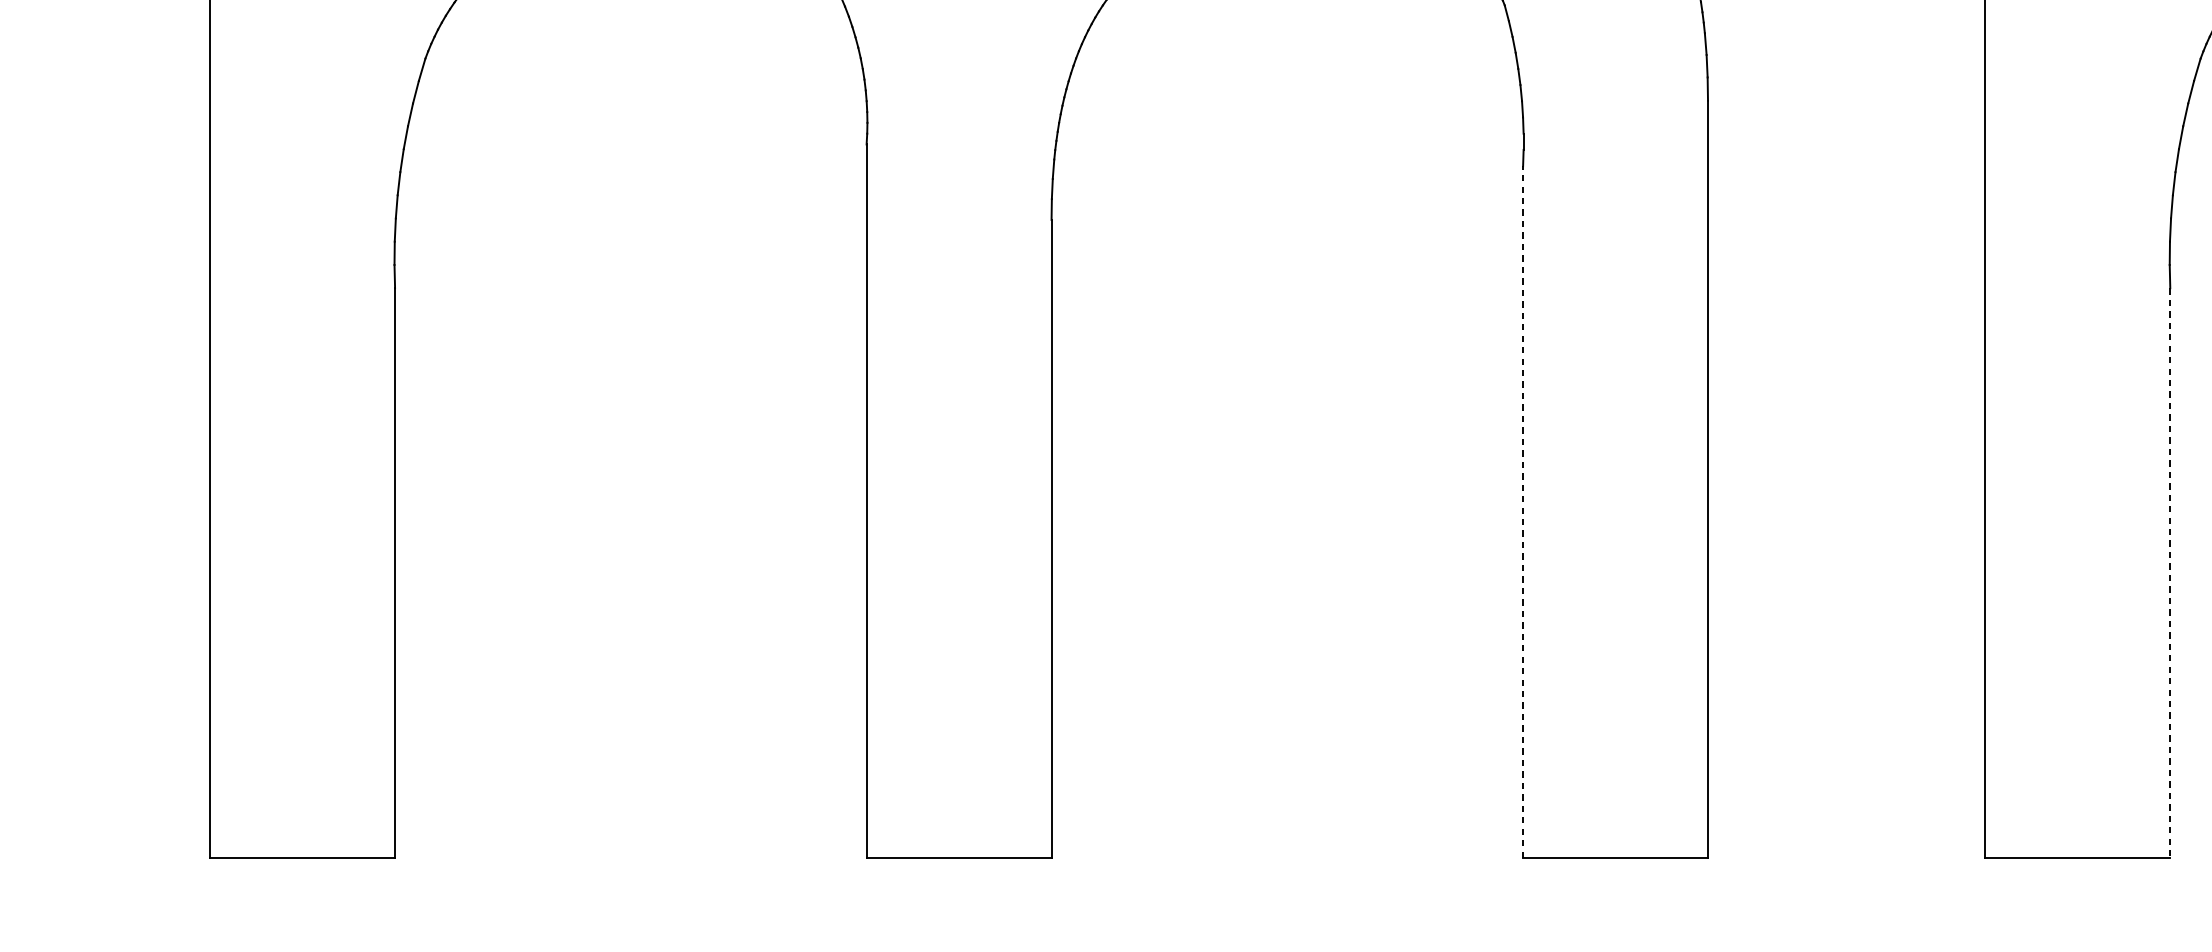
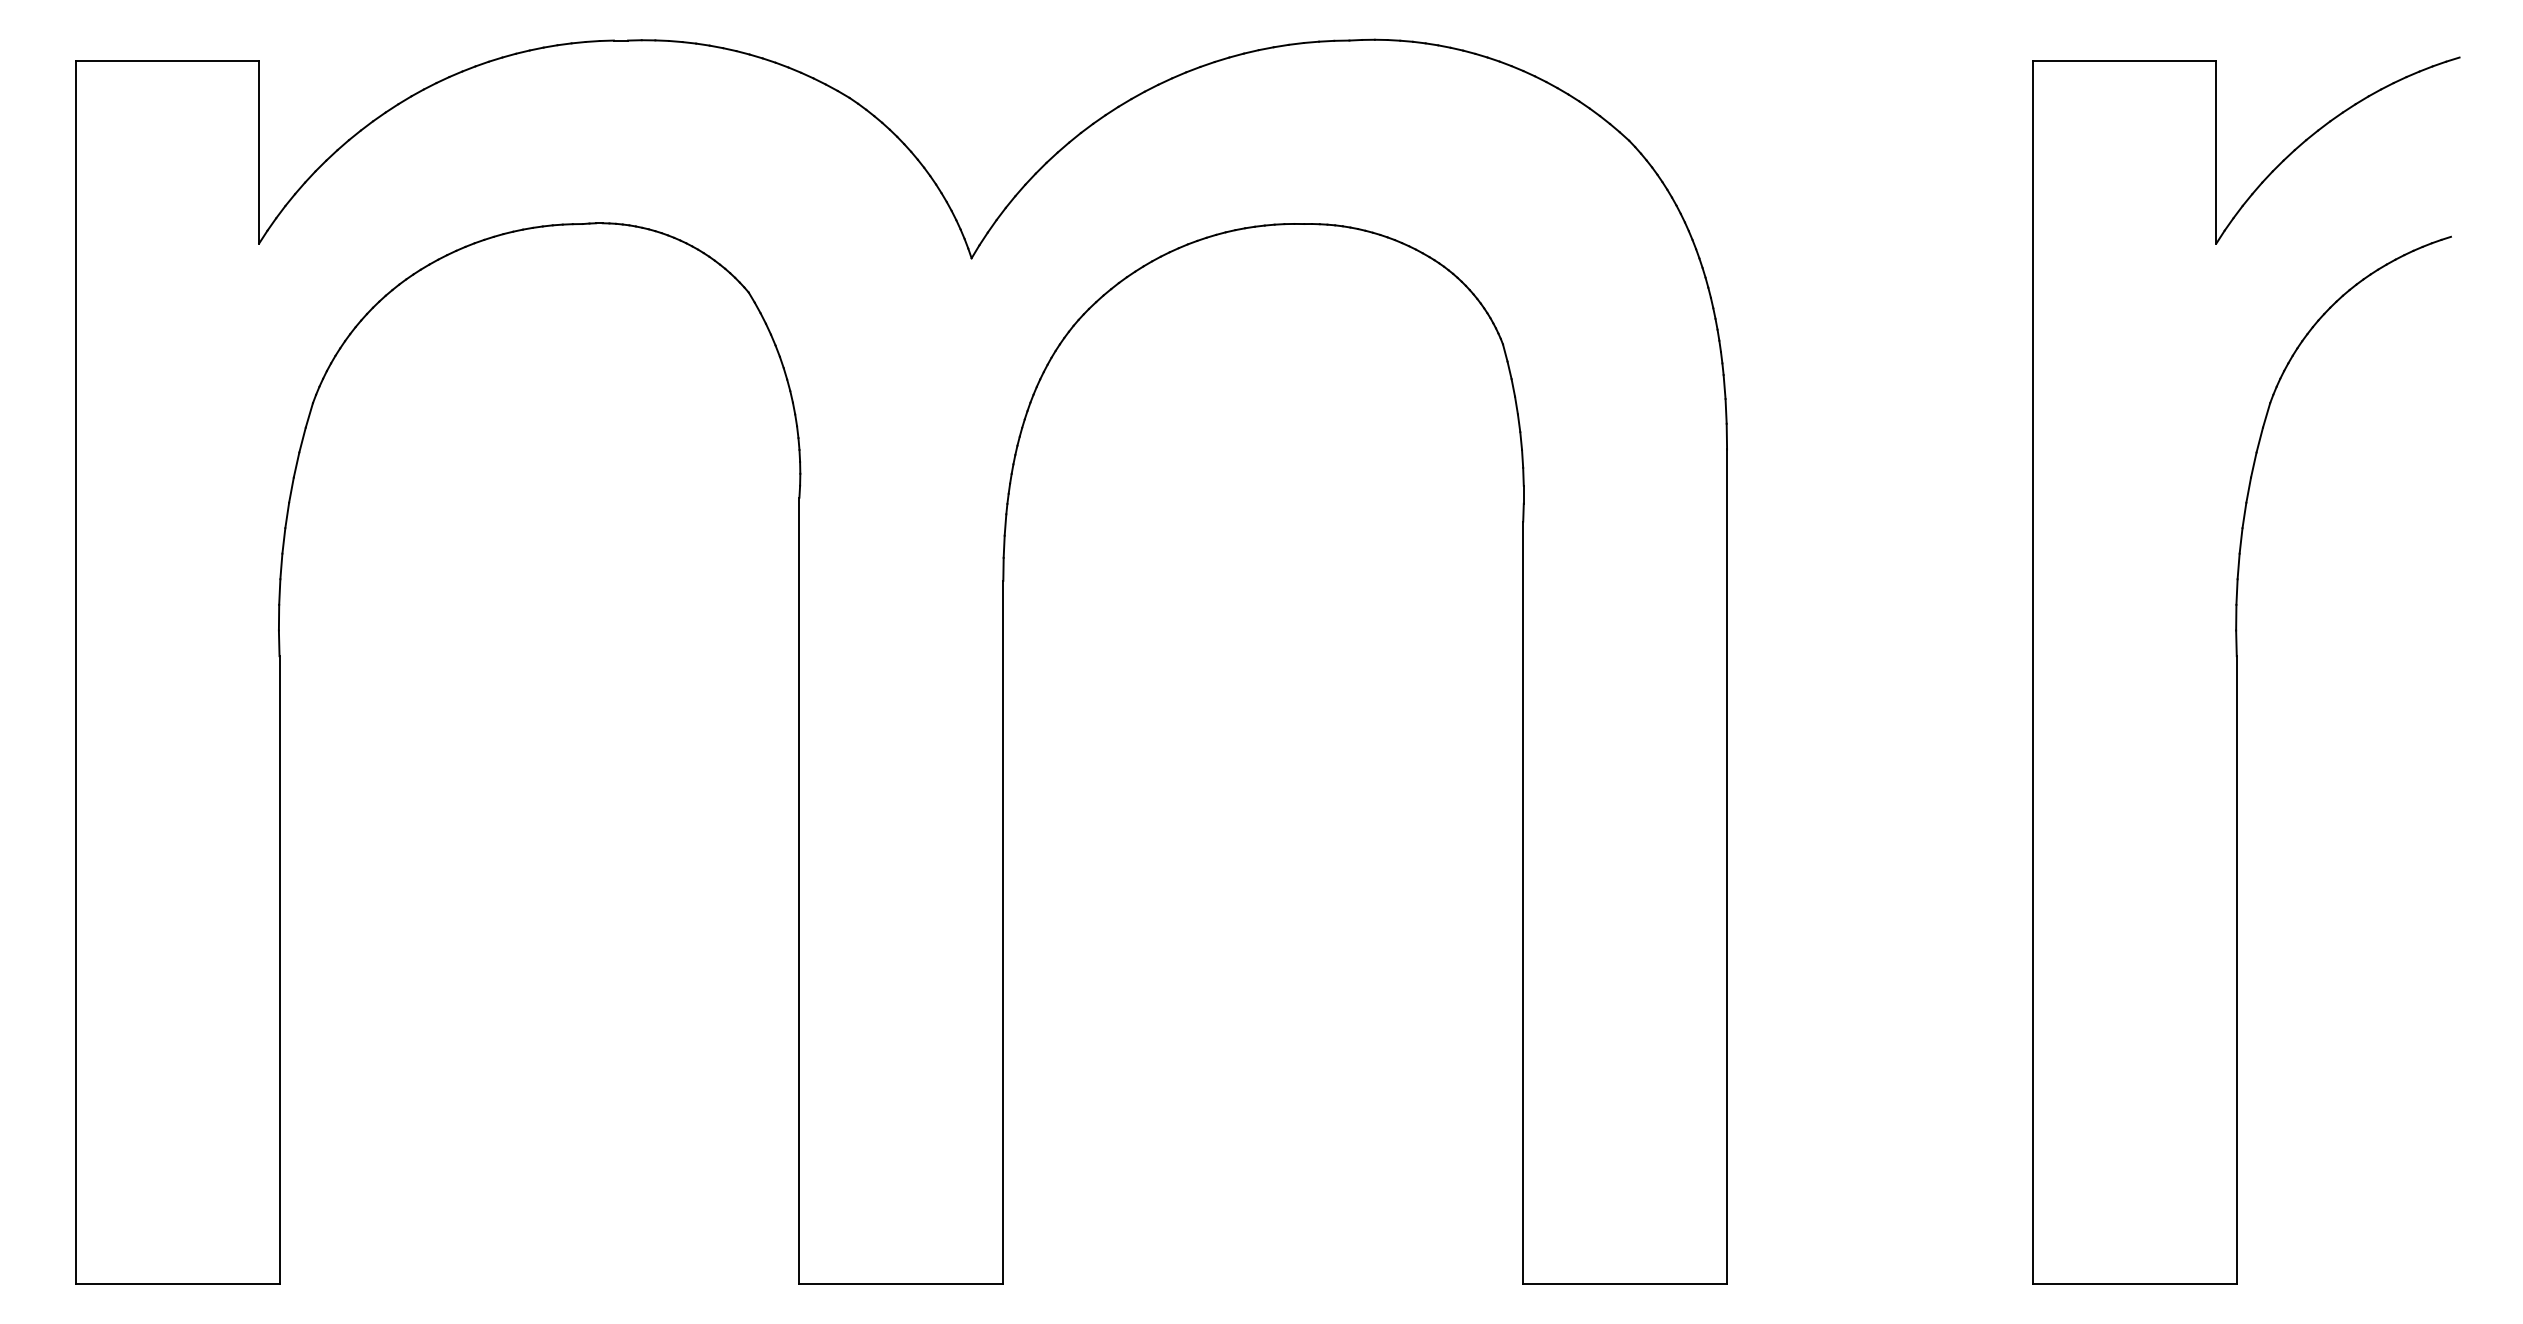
line: (1523, 511) -> (1523, 902), dashed -> solid
line: (2170, 573) -> (2236, 970), dashed -> solid

